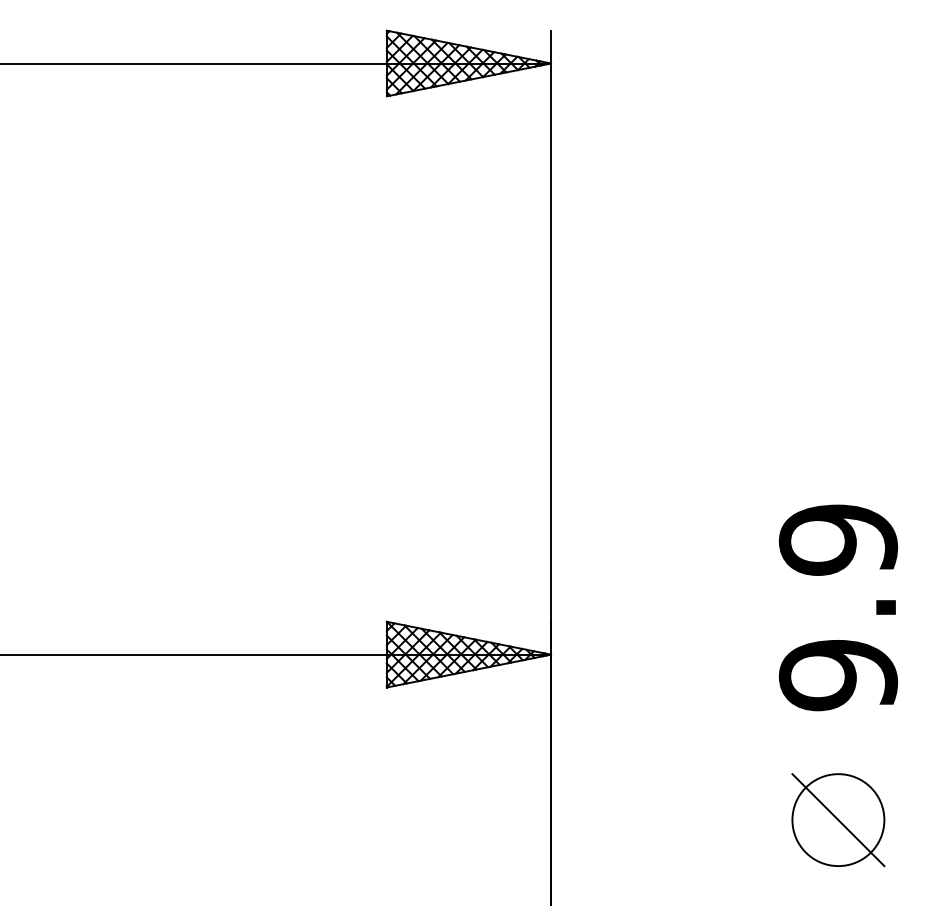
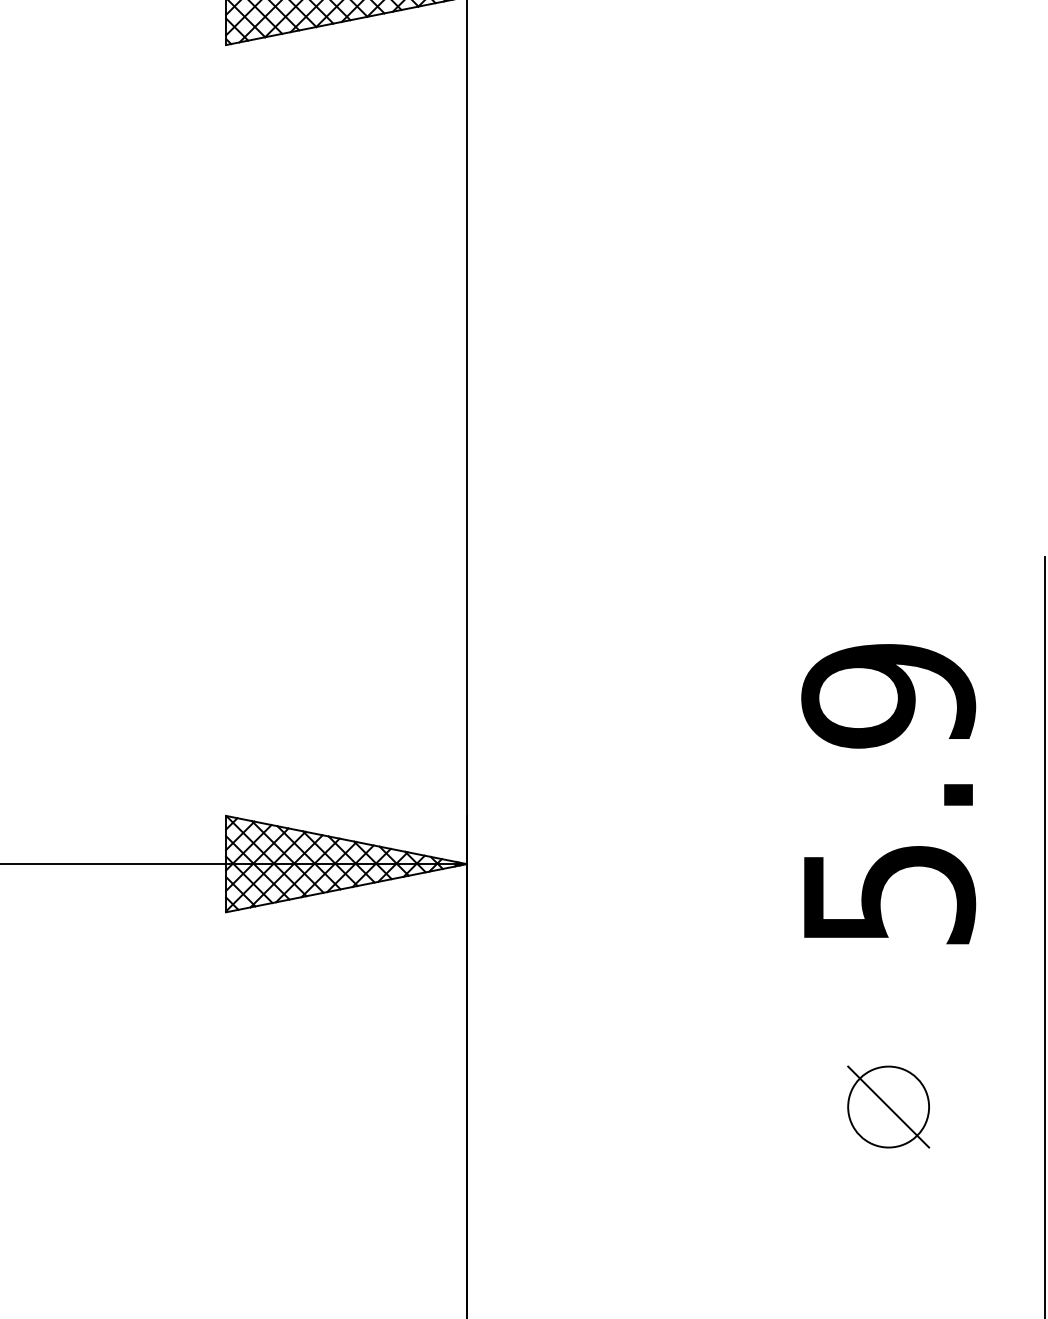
text: (837, 675) -> (887, 894), 9.9 -> 5.9
part: (838, 820) -> (888, 1107), size x0.6

